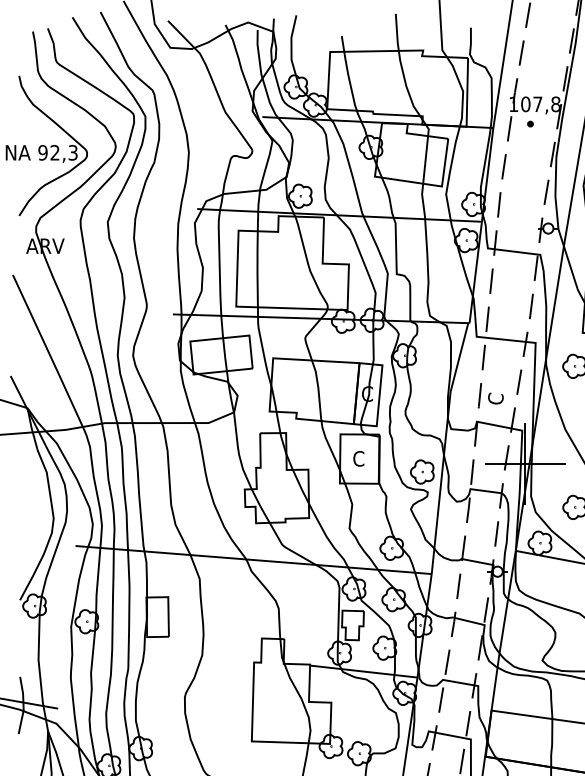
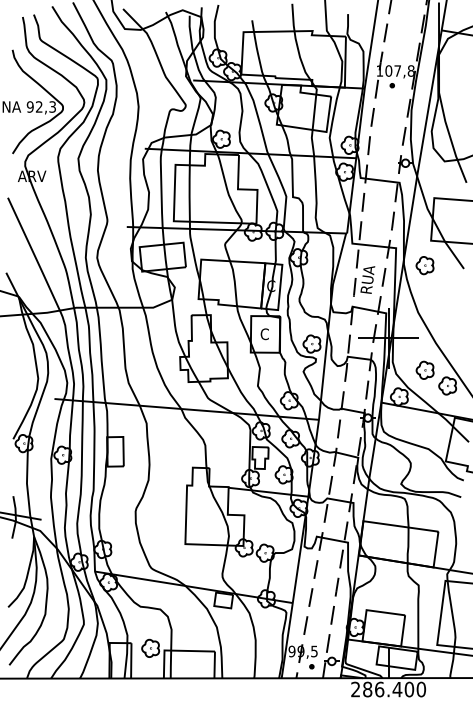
text: (497, 385) -> (367, 279), C -> RUA

